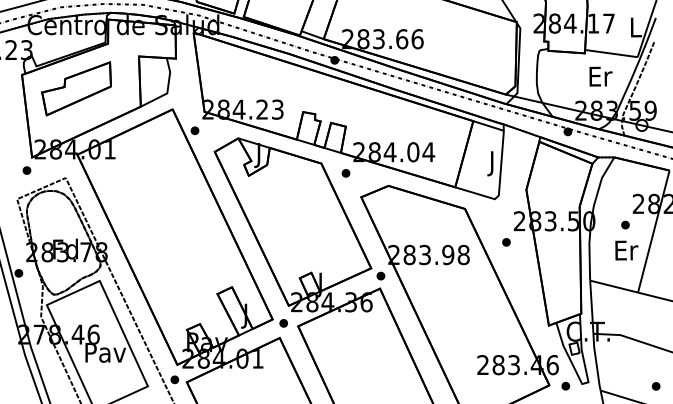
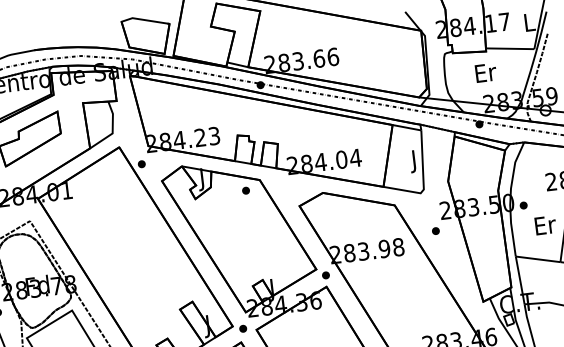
text: (600, 76) -> (485, 72), moved
part: (345, 173) -> (245, 190), moved
part: (625, 224) -> (523, 205), moved

